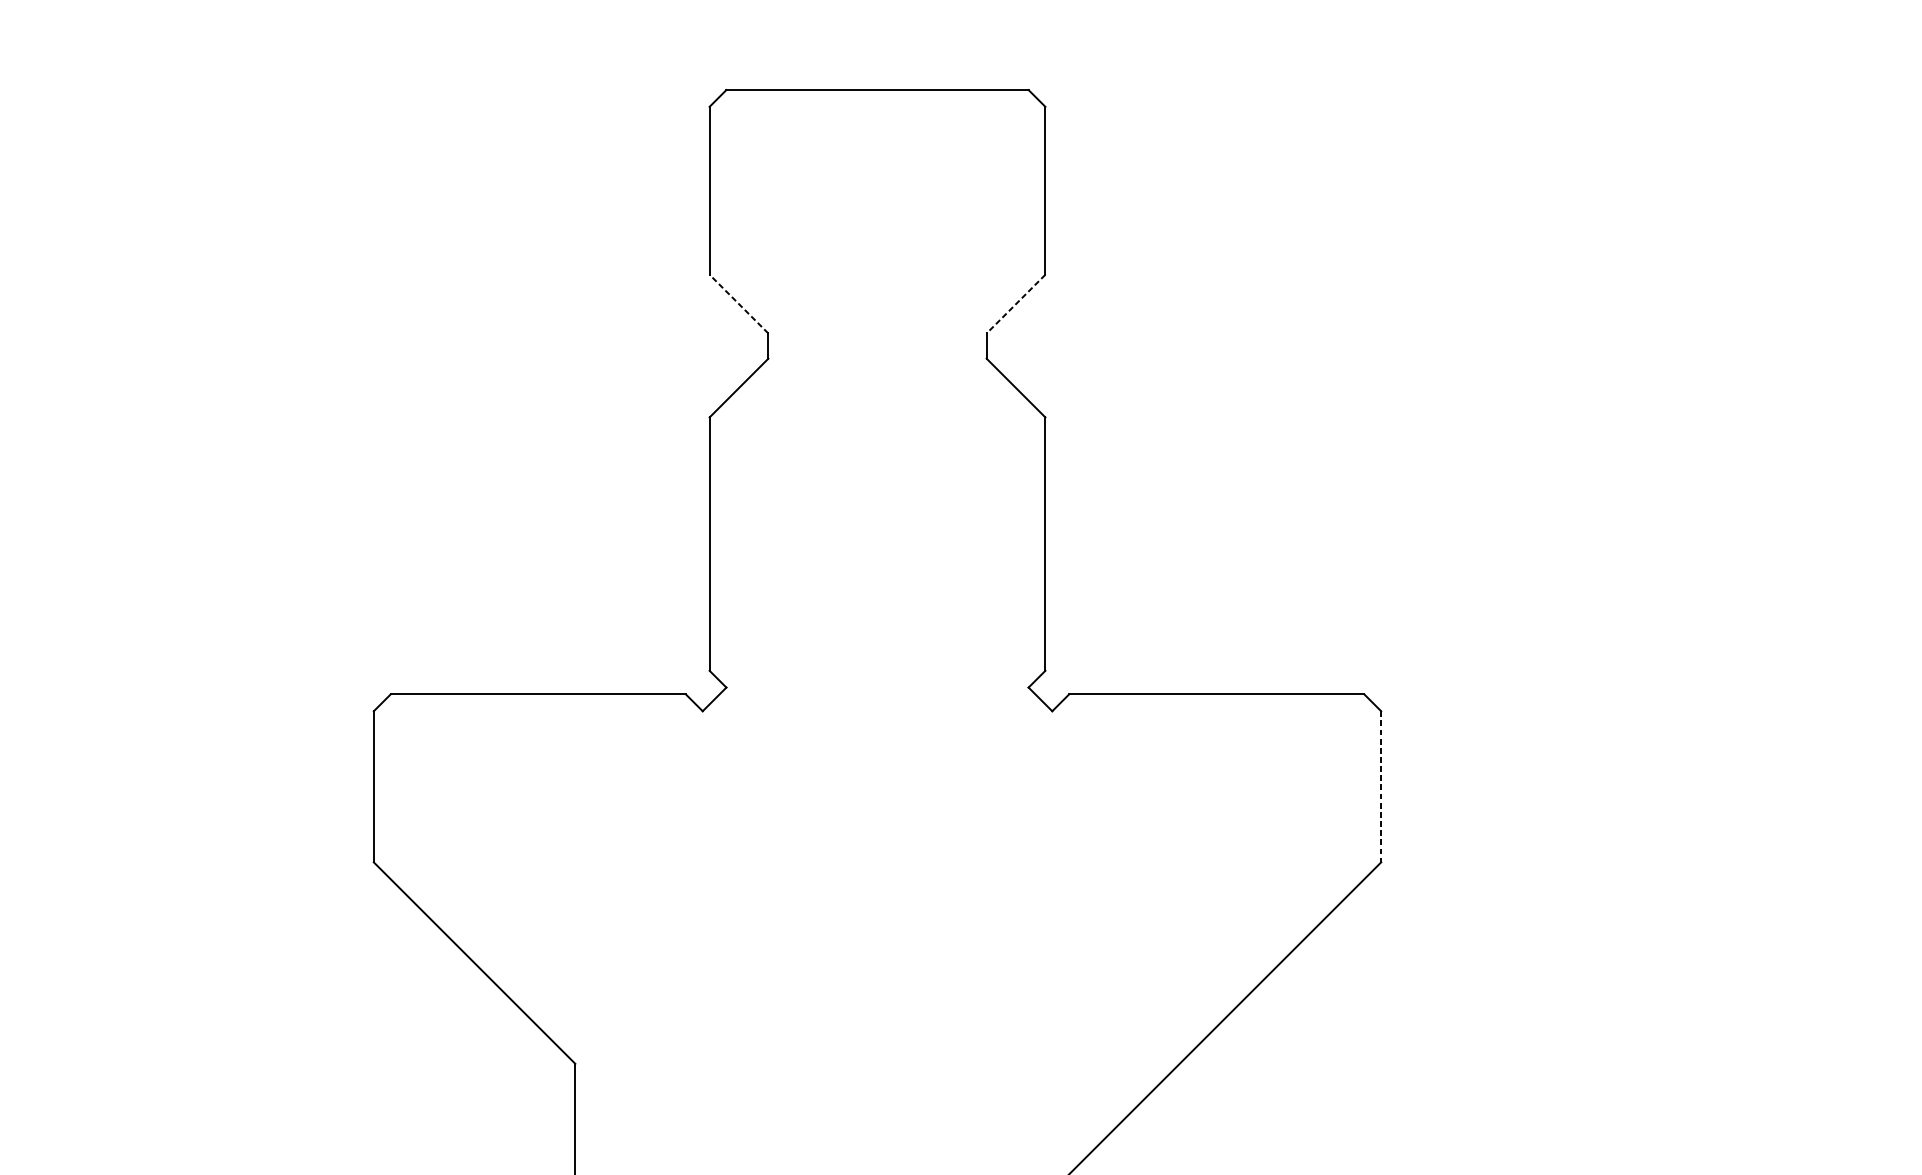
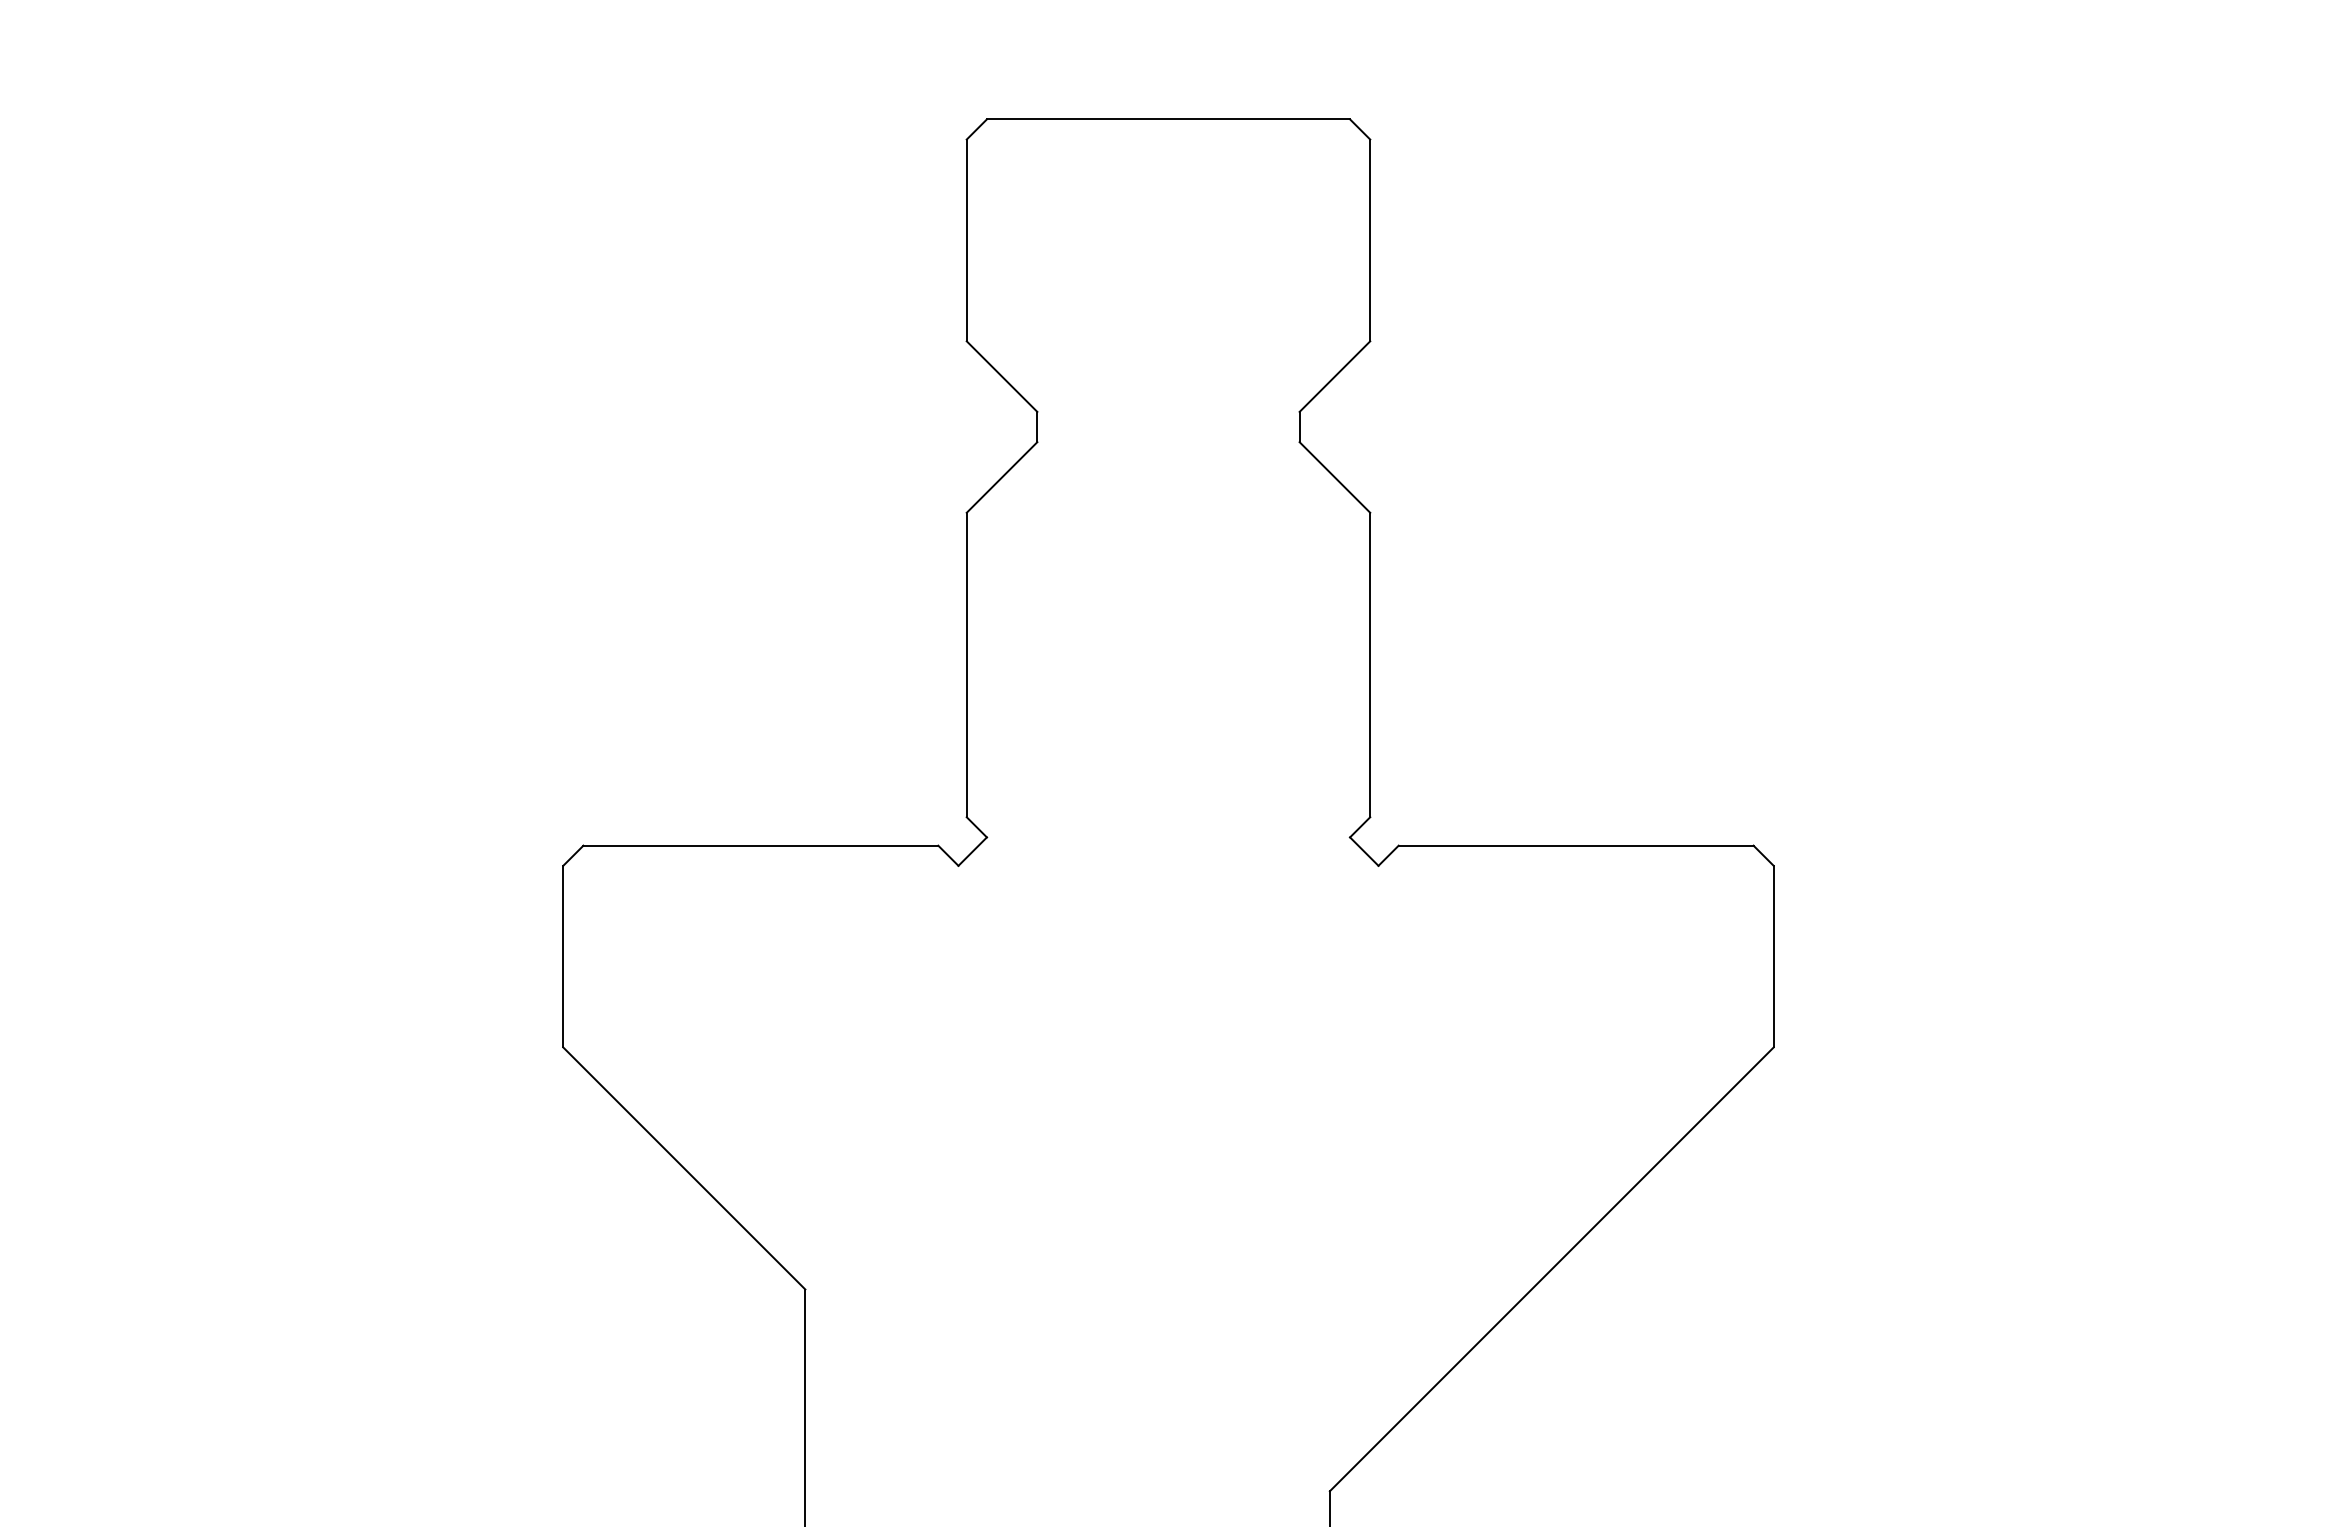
line: (739, 304) -> (1002, 376), dashed -> solid
line: (1015, 304) -> (1334, 376), dashed -> solid
line: (1381, 786) -> (1773, 956), dashed -> solid

